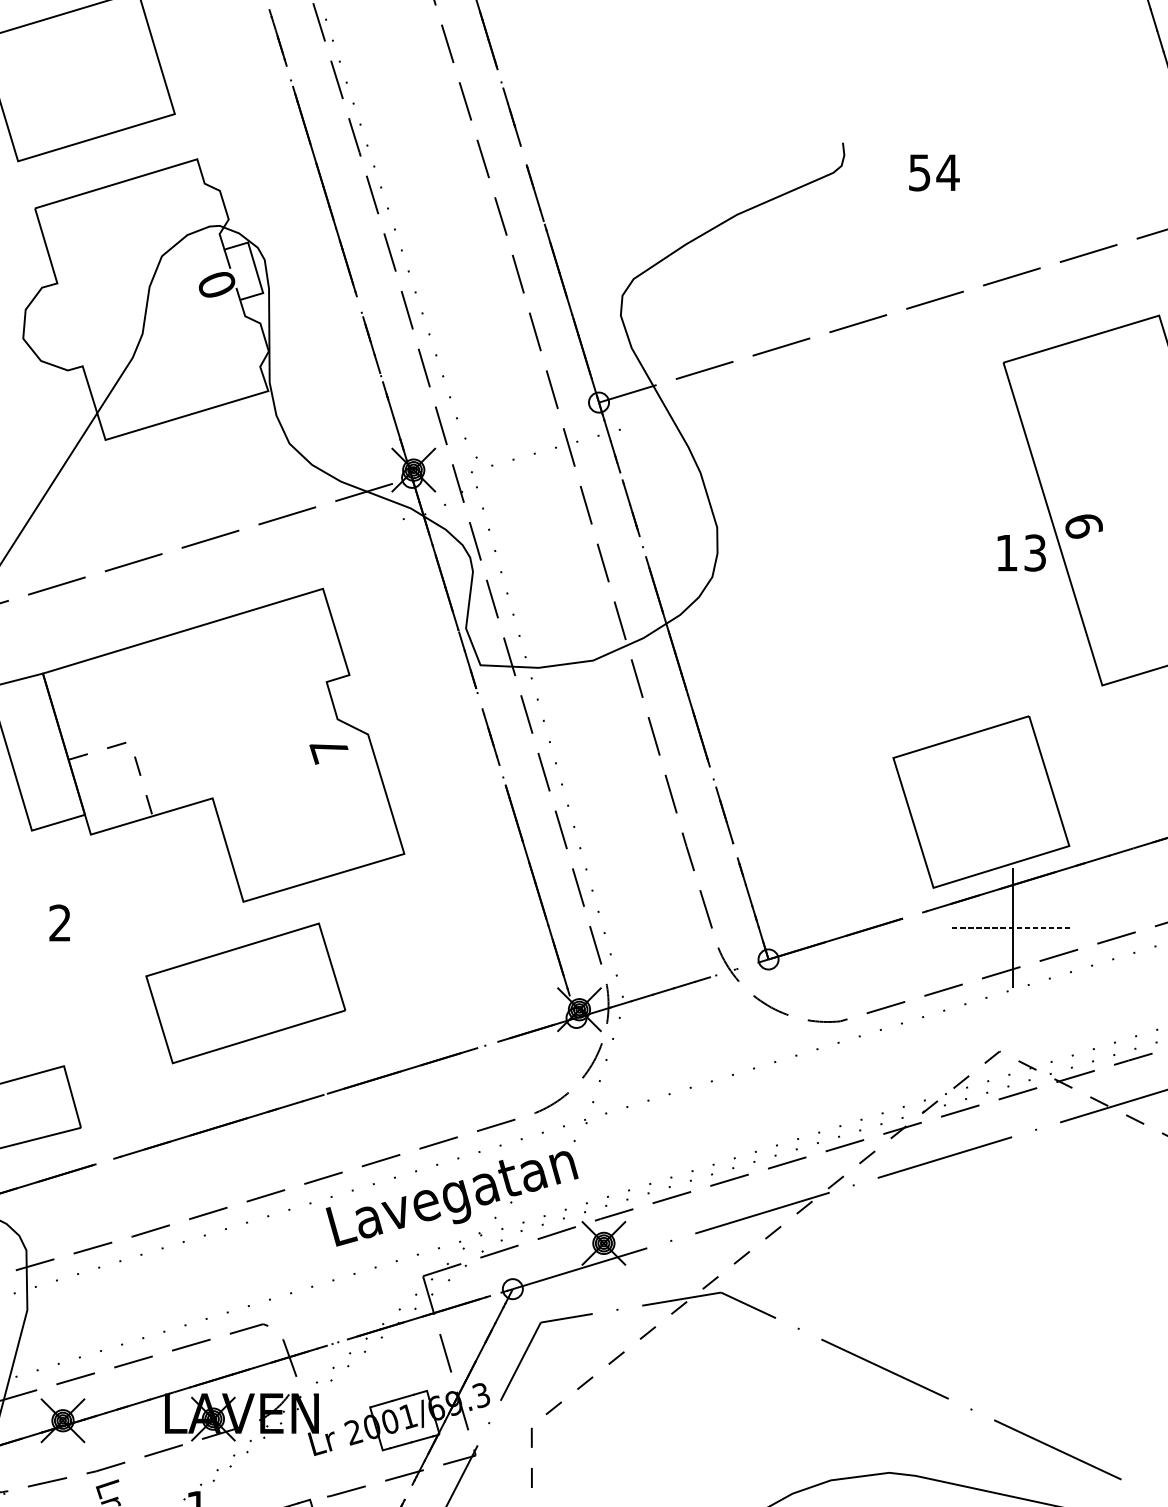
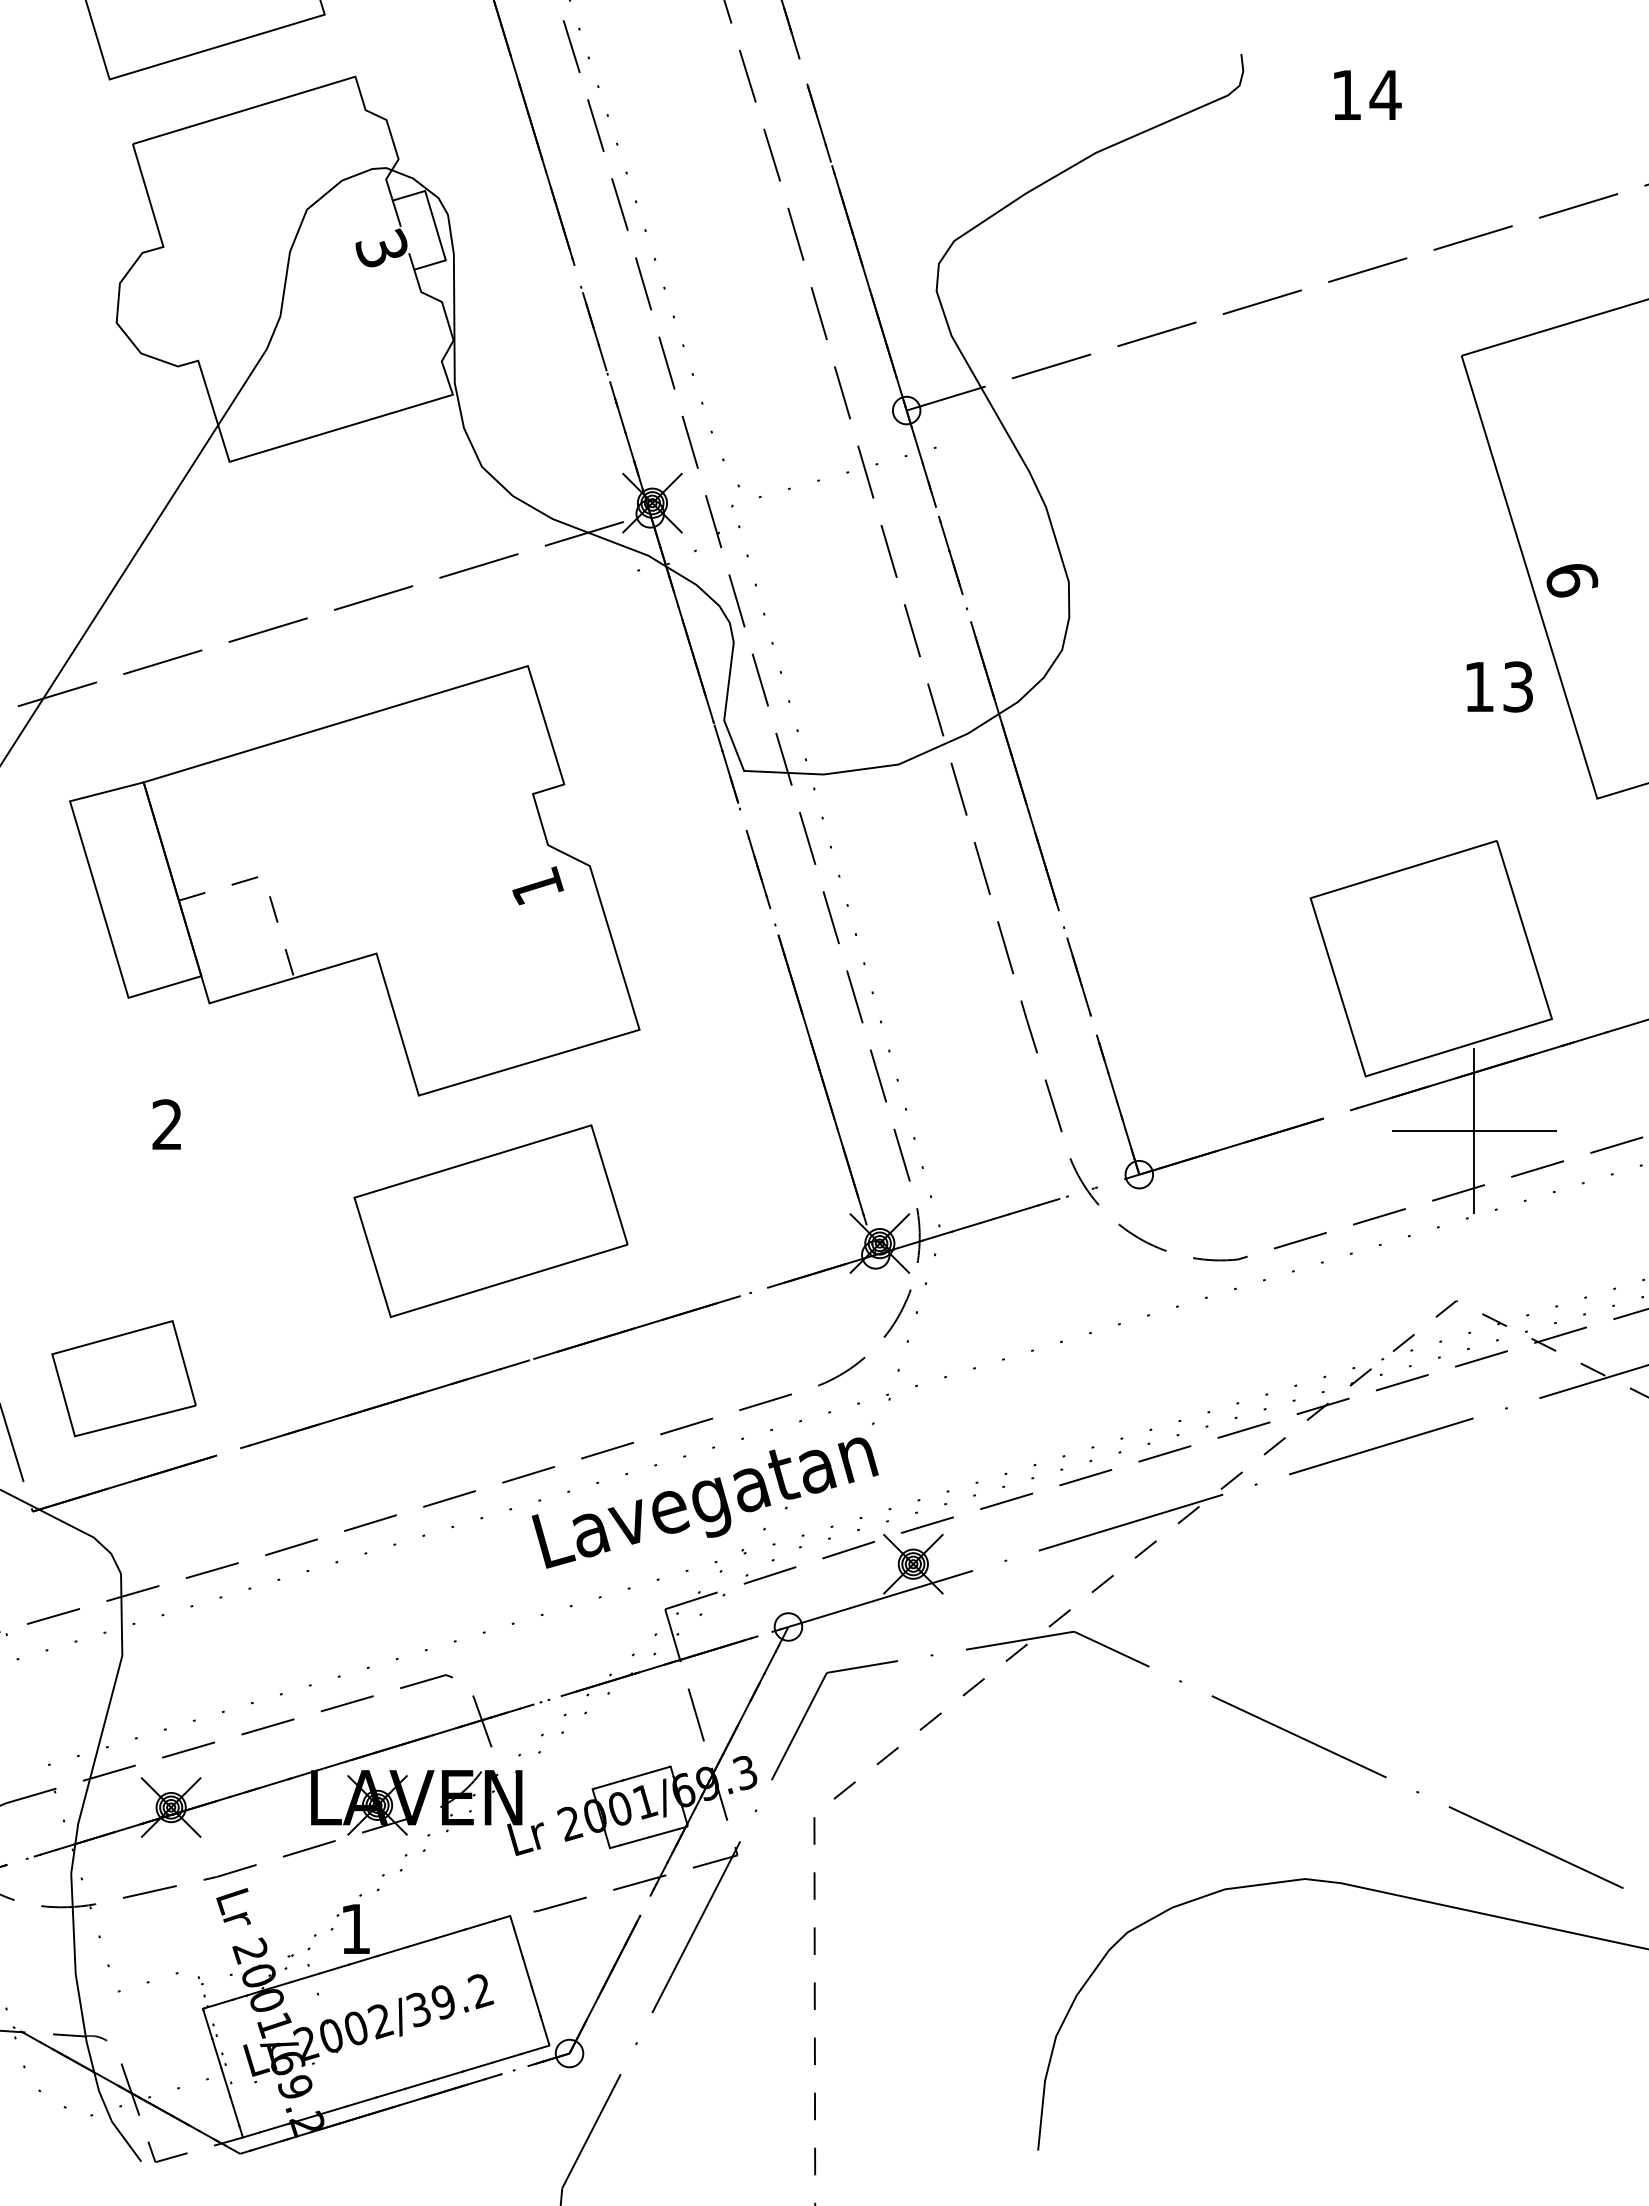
text: (919, 172) -> (1346, 95), 54 -> 14
text: (216, 283) -> (381, 247), 0 -> 3
text: (1021, 552) -> (1499, 686), moved
text: (329, 749) -> (536, 886), 7 -> 1
line: (1012, 928) -> (1474, 1131), dashed -> solid
part: (245, 993) -> (490, 1221), moved

